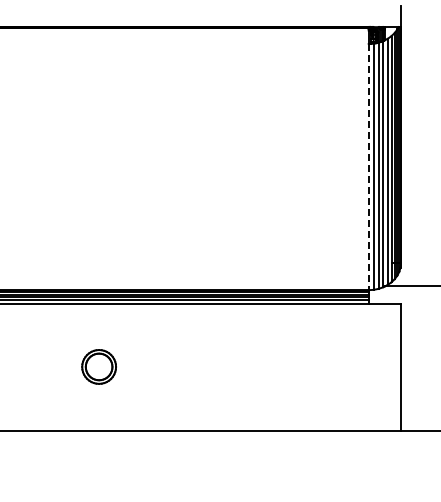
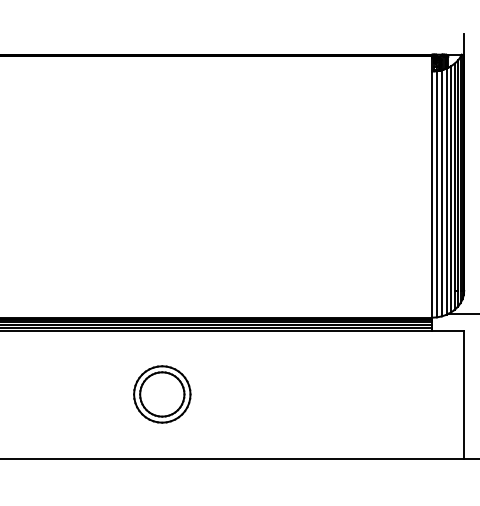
line: (368, 167) -> (431, 195), dashed -> solid
part: (99, 366) -> (162, 394), size x1.67

